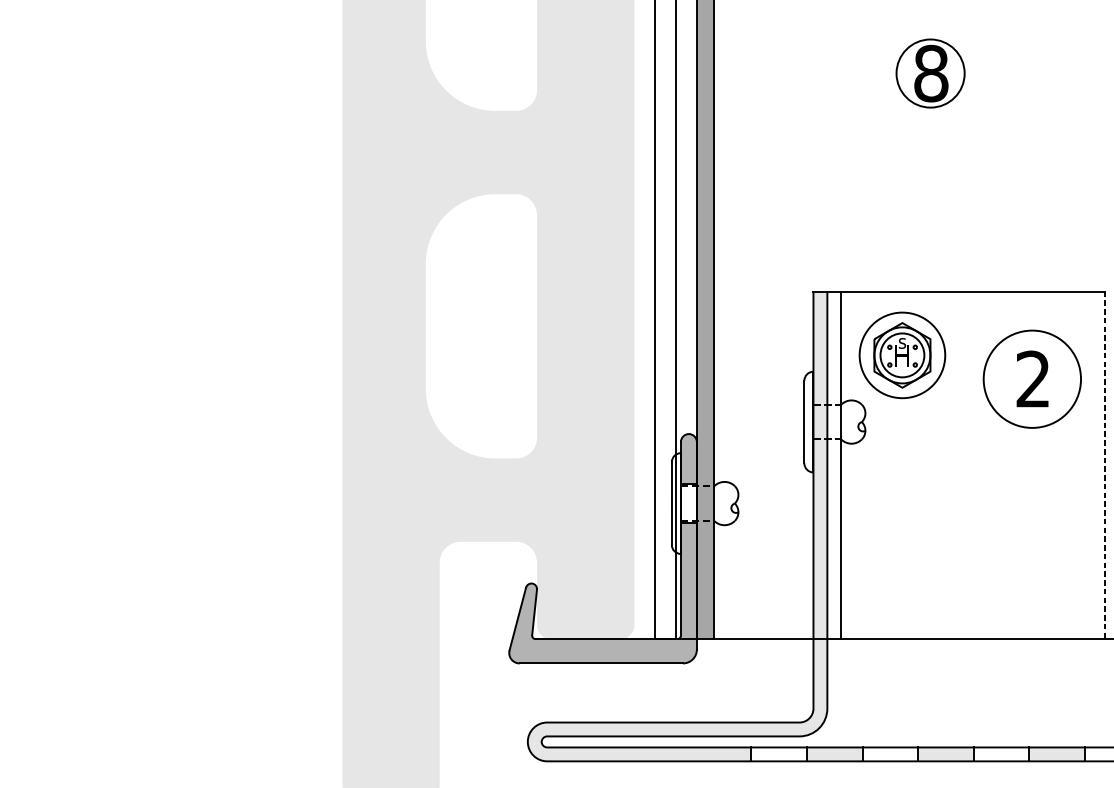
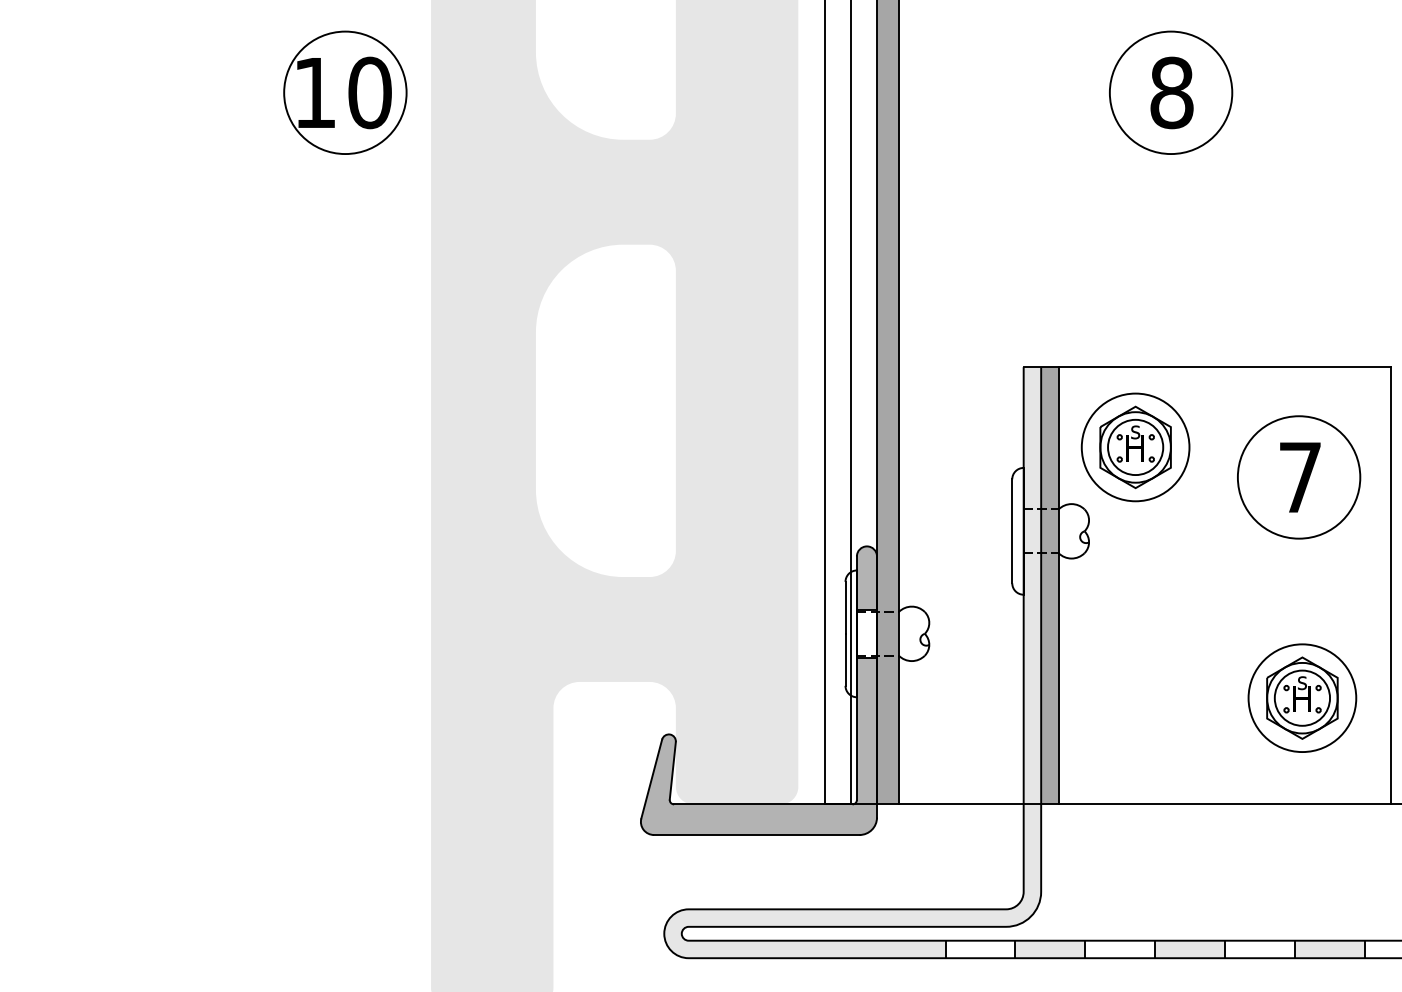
part: (274, 73) -> (345, 92), added
circle: (930, 73) -> (1170, 92), size x1.43
text: (1032, 378) -> (1299, 476), 2 -> 7
fill: (833, 465) -> (1049, 585), added
line: (1105, 465) -> (1390, 585), dashed -> solid
part: (1035, 554) -> (1302, 697), added

